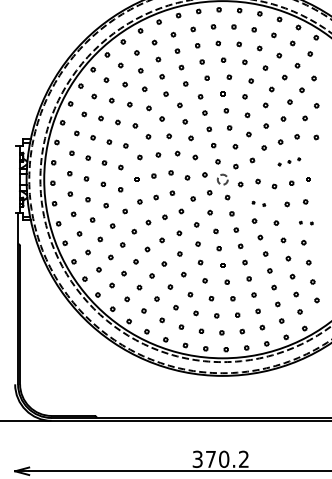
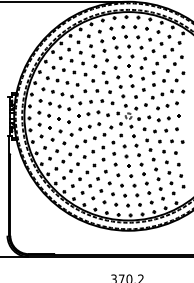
part: (289, 161) -> (167, 105), size x1.67
part: (258, 204) -> (149, 130), size x1.67
part: (306, 222) -> (177, 141), size x1.67

